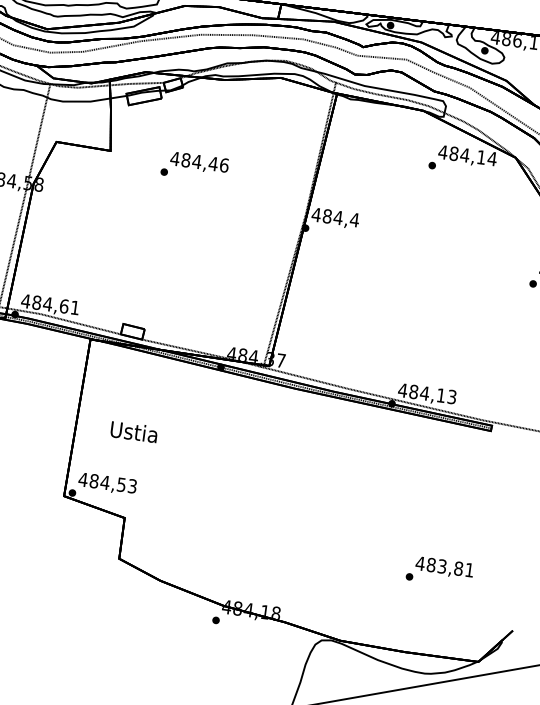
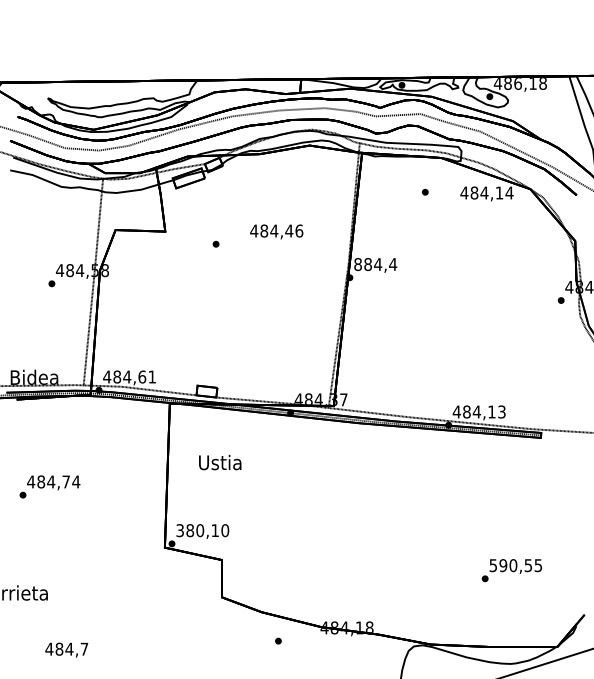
text: (199, 162) -> (276, 231), moved
part: (432, 164) -> (425, 191), moved
text: (315, 214) -> (357, 264), 484,4 -> 884,4
text: (134, 431) -> (220, 462), moved
text: (107, 482) -> (202, 530), 484,53 -> 380,10
text: (444, 566) -> (515, 565), 483,81 -> 590,55
part: (216, 619) -> (278, 640), moved

